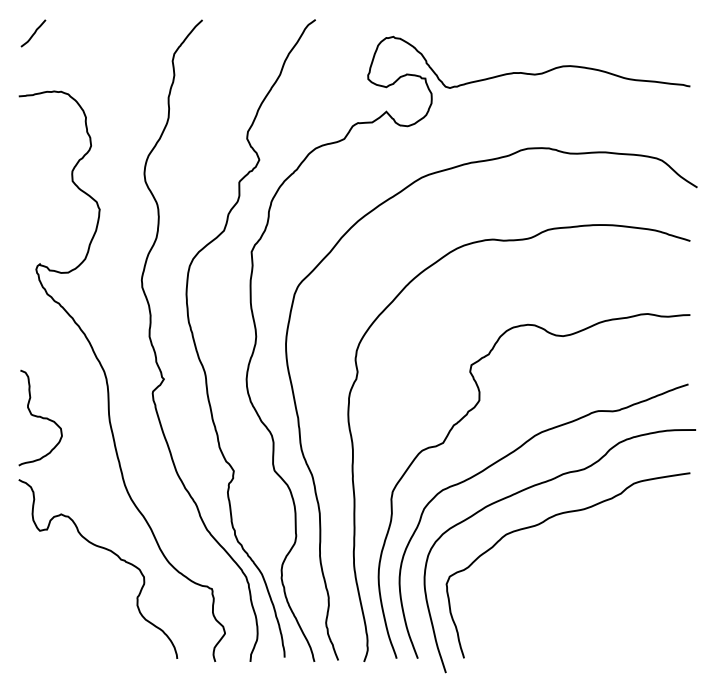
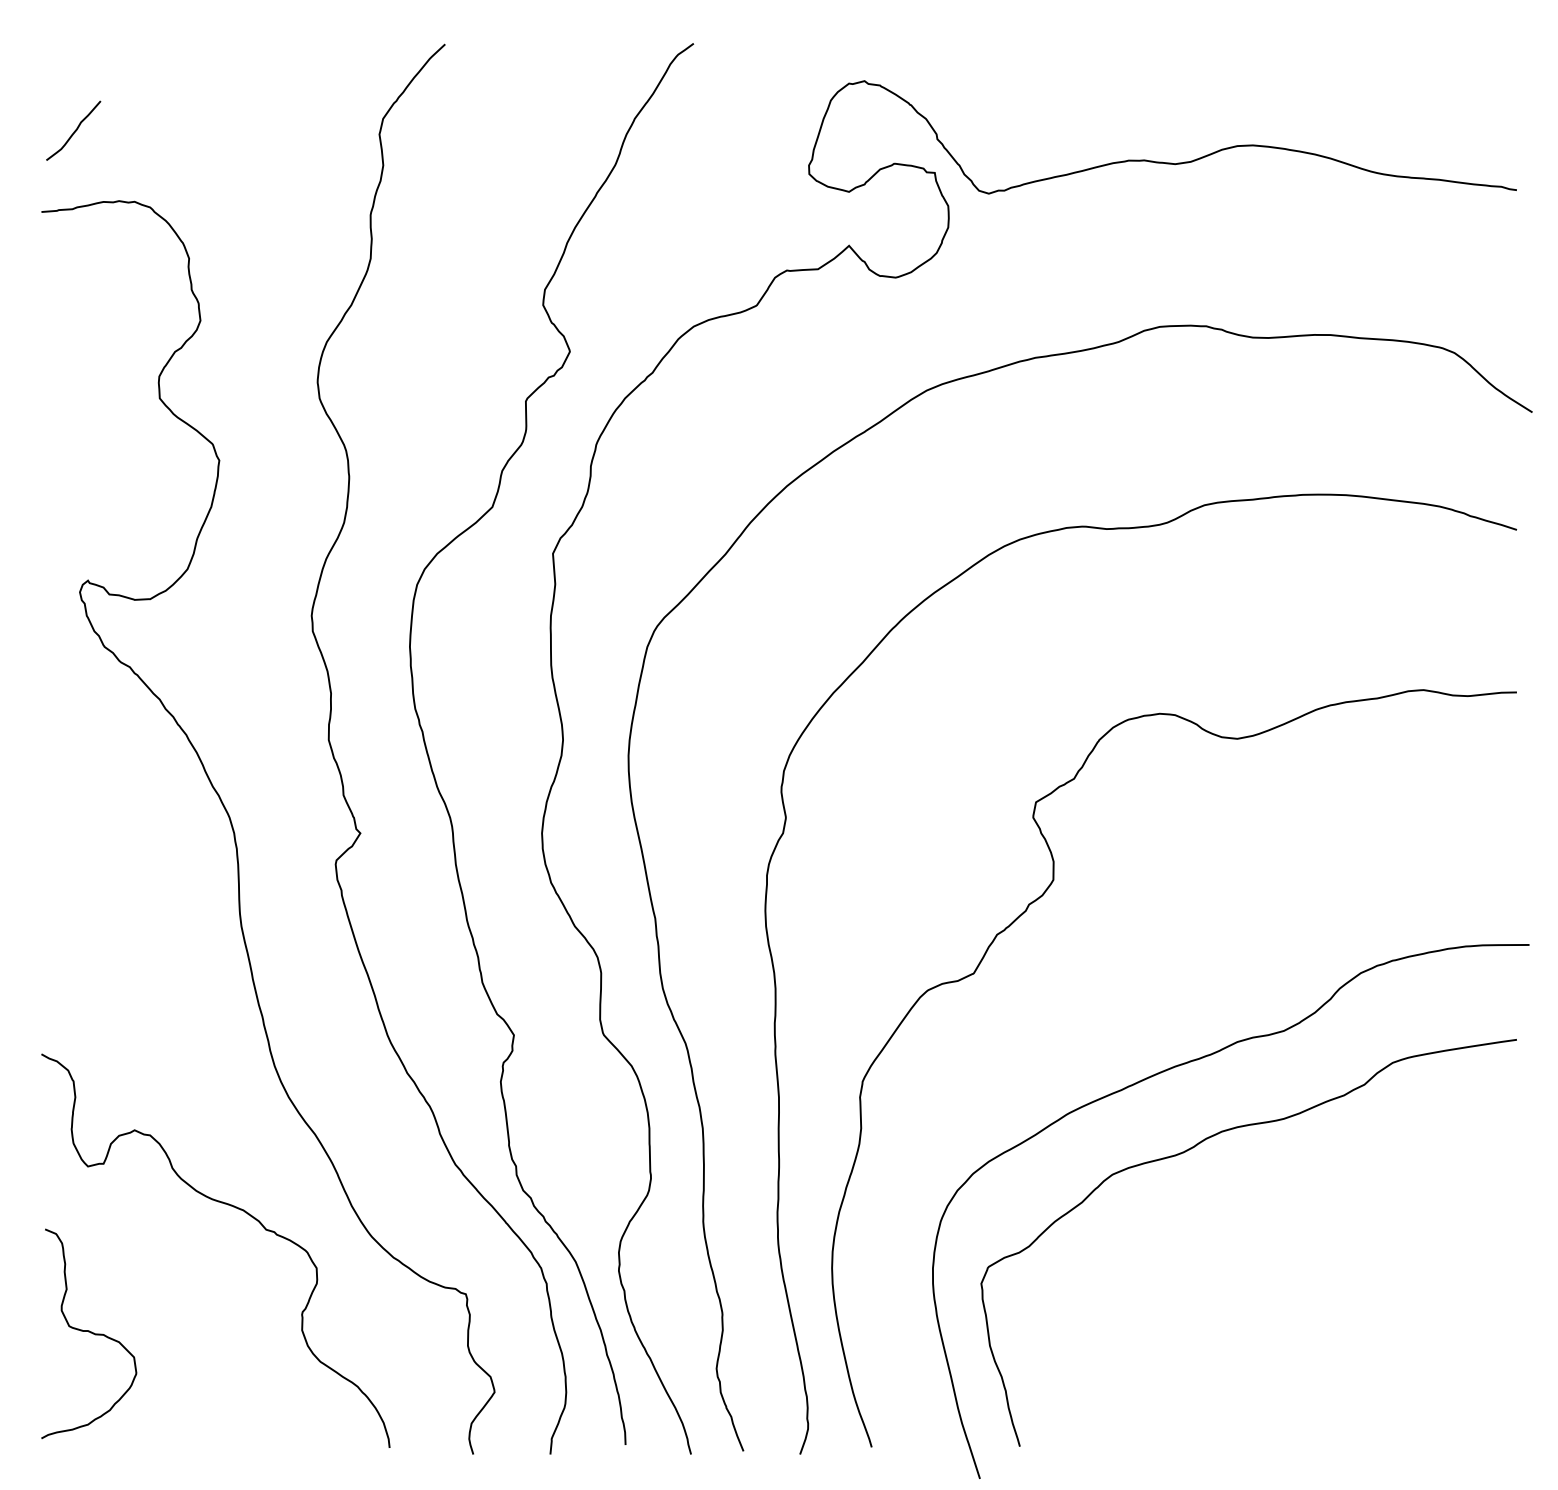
curve: (33, 33) -> (73, 130), moved
curve: (40, 417) -> (89, 1332), moved
curve: (506, 457) -> (1112, 1005), removed

